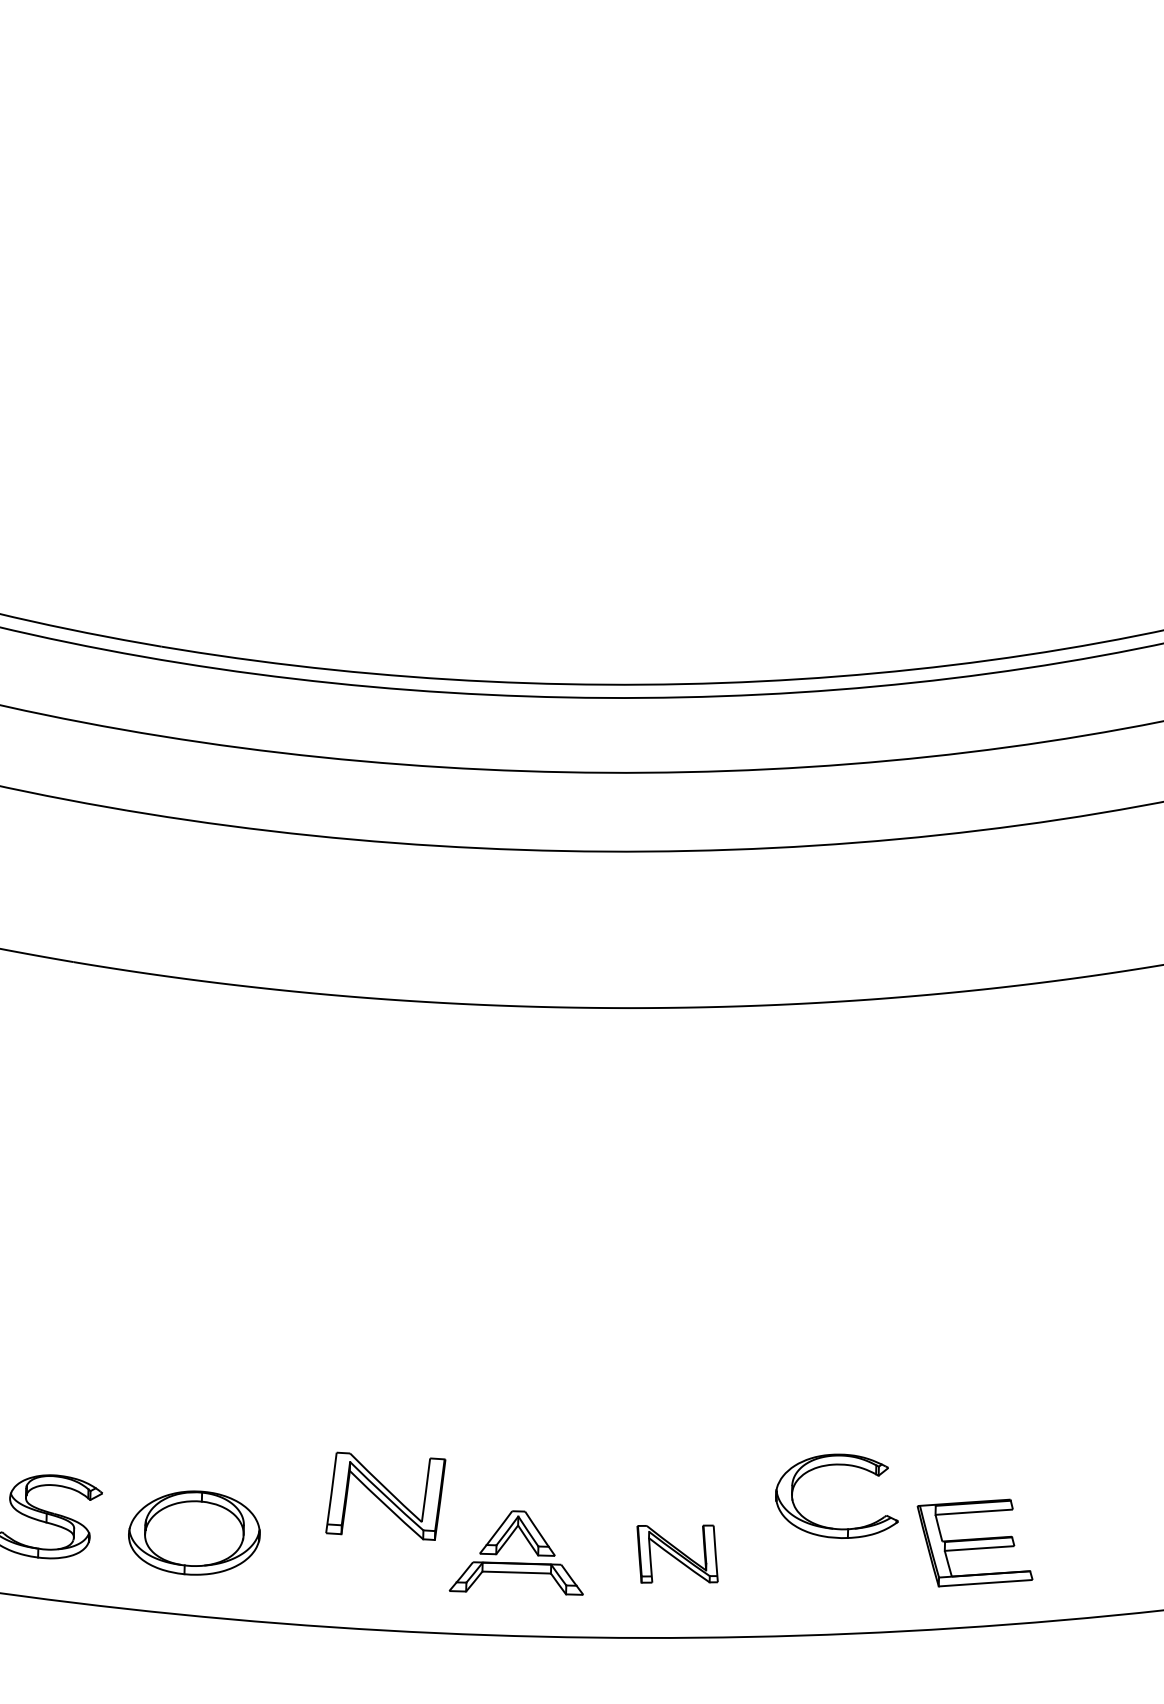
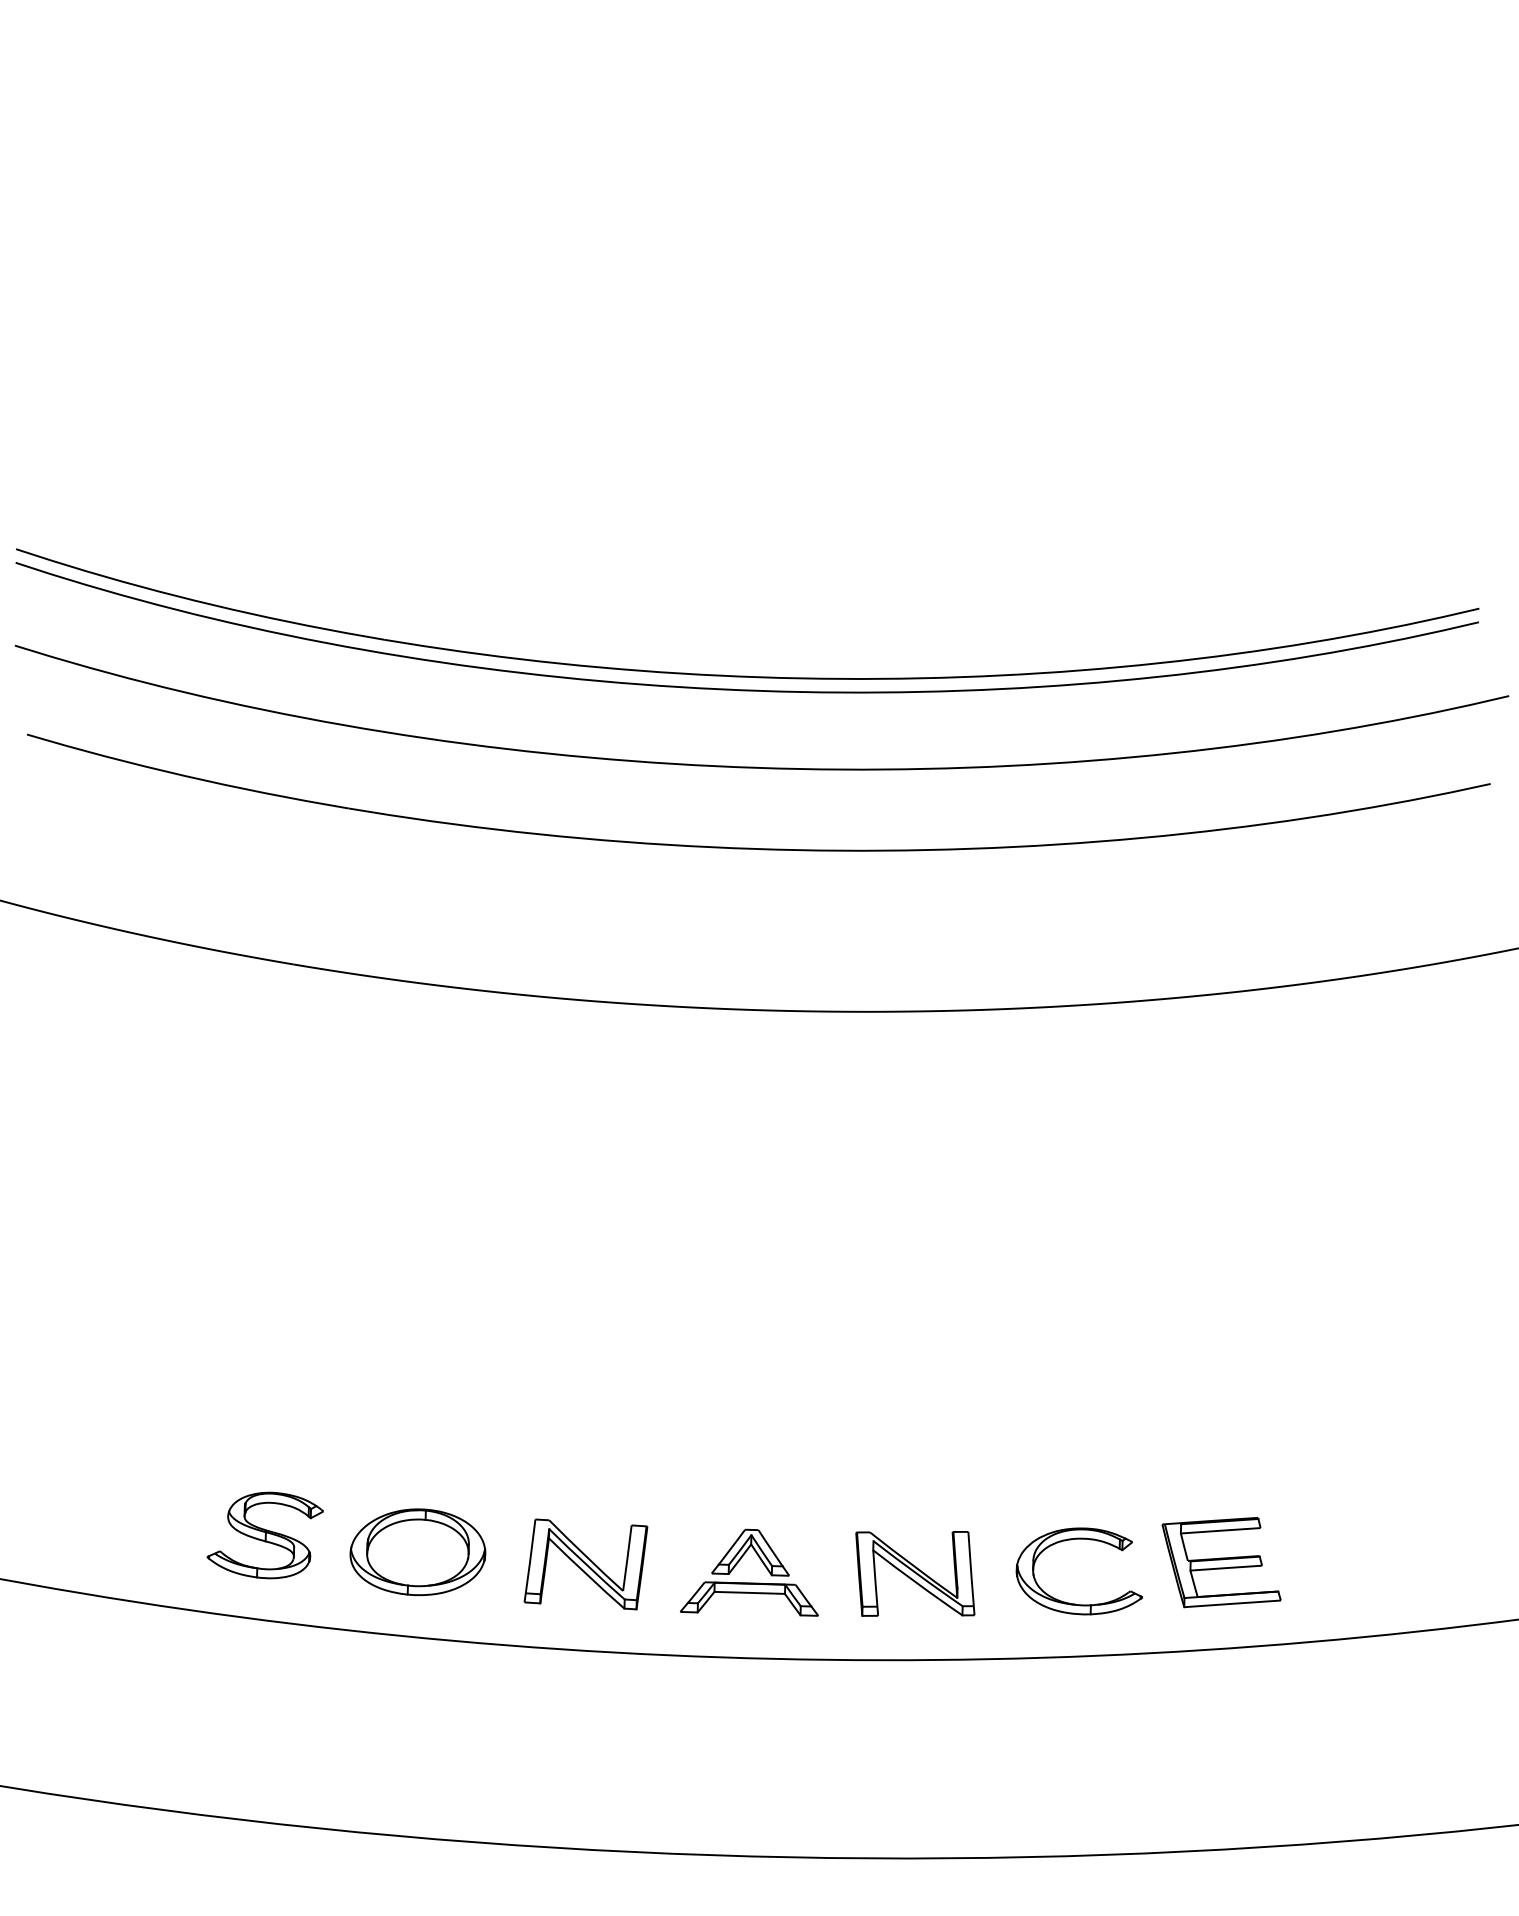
part: (829, 1466) -> (1071, 1540), moved
part: (385, 1496) -> (585, 1564), moved
part: (677, 1553) -> (915, 1573), size x1.43

